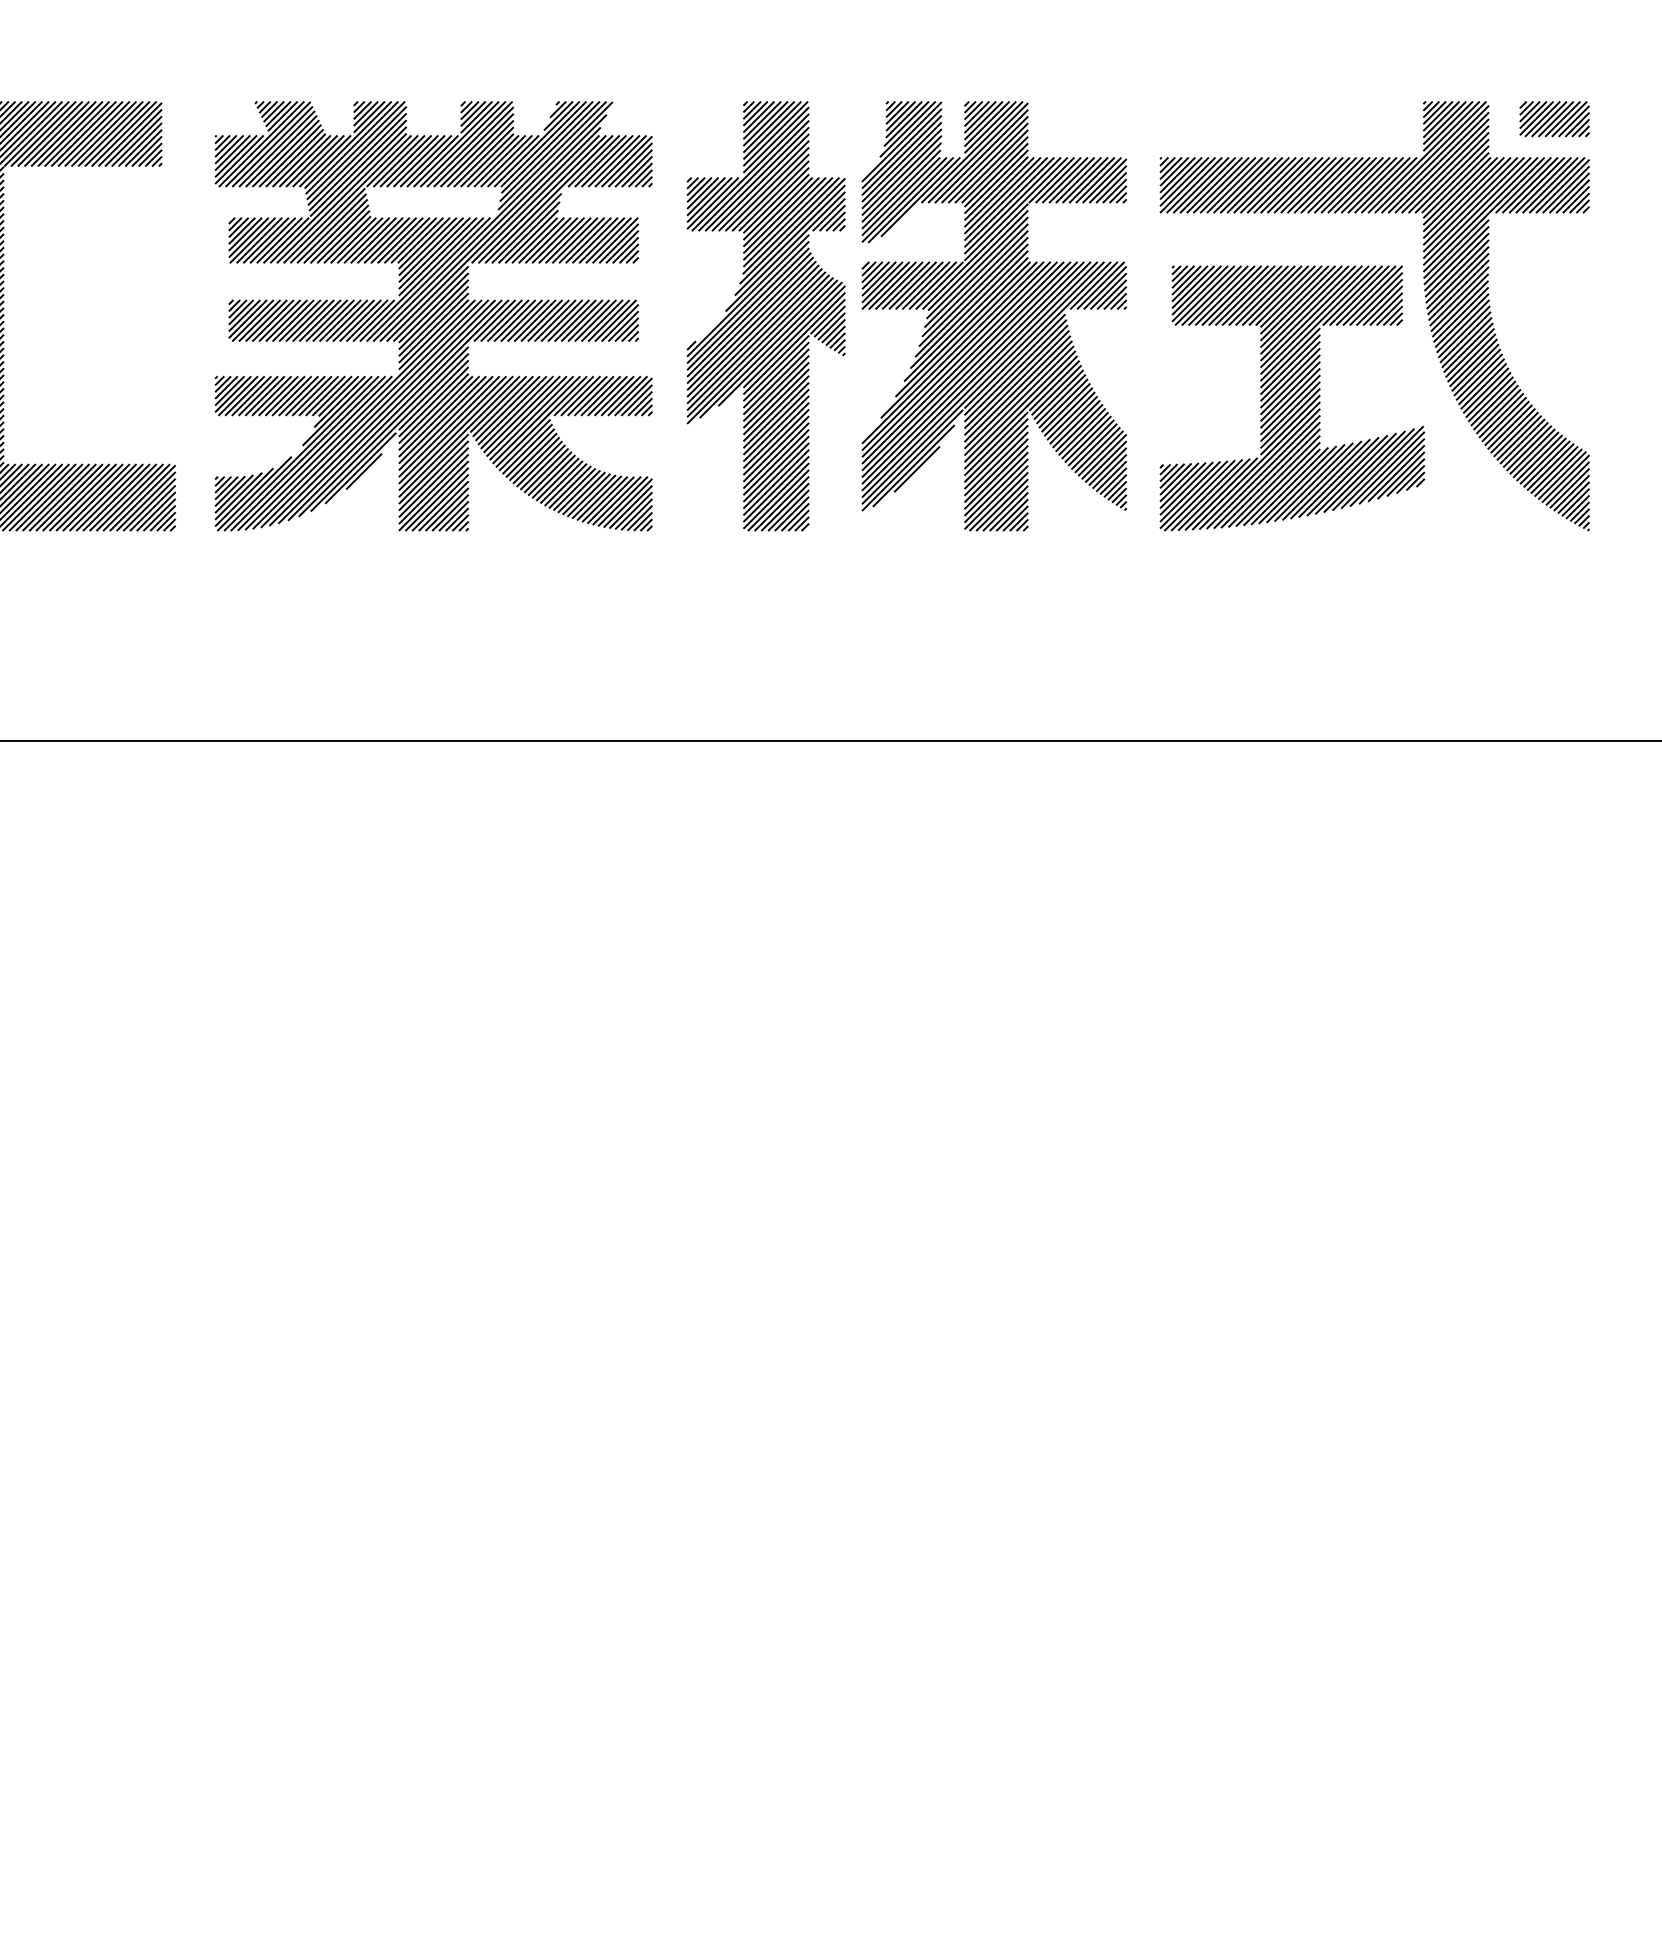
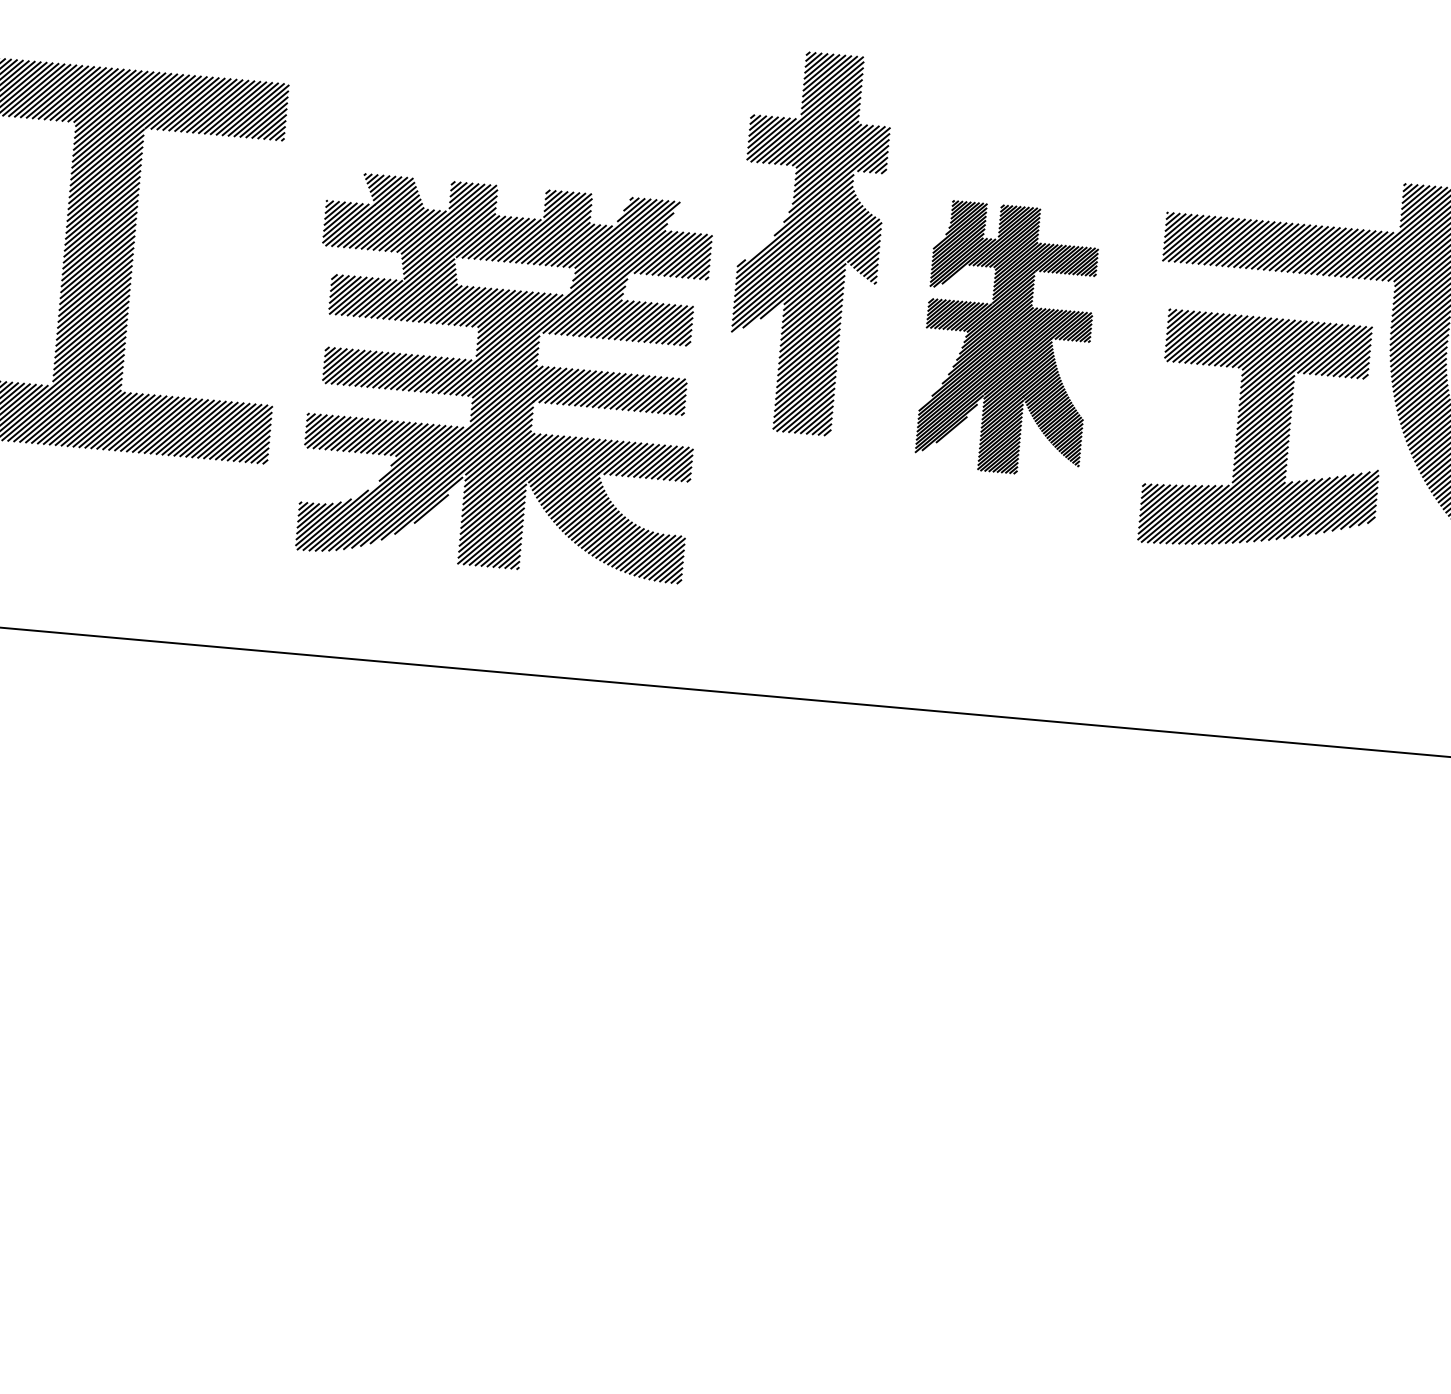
part: (433, 316) -> (504, 377), moved
part: (765, 316) -> (809, 243), moved
part: (994, 316) -> (1007, 339), size x0.7

